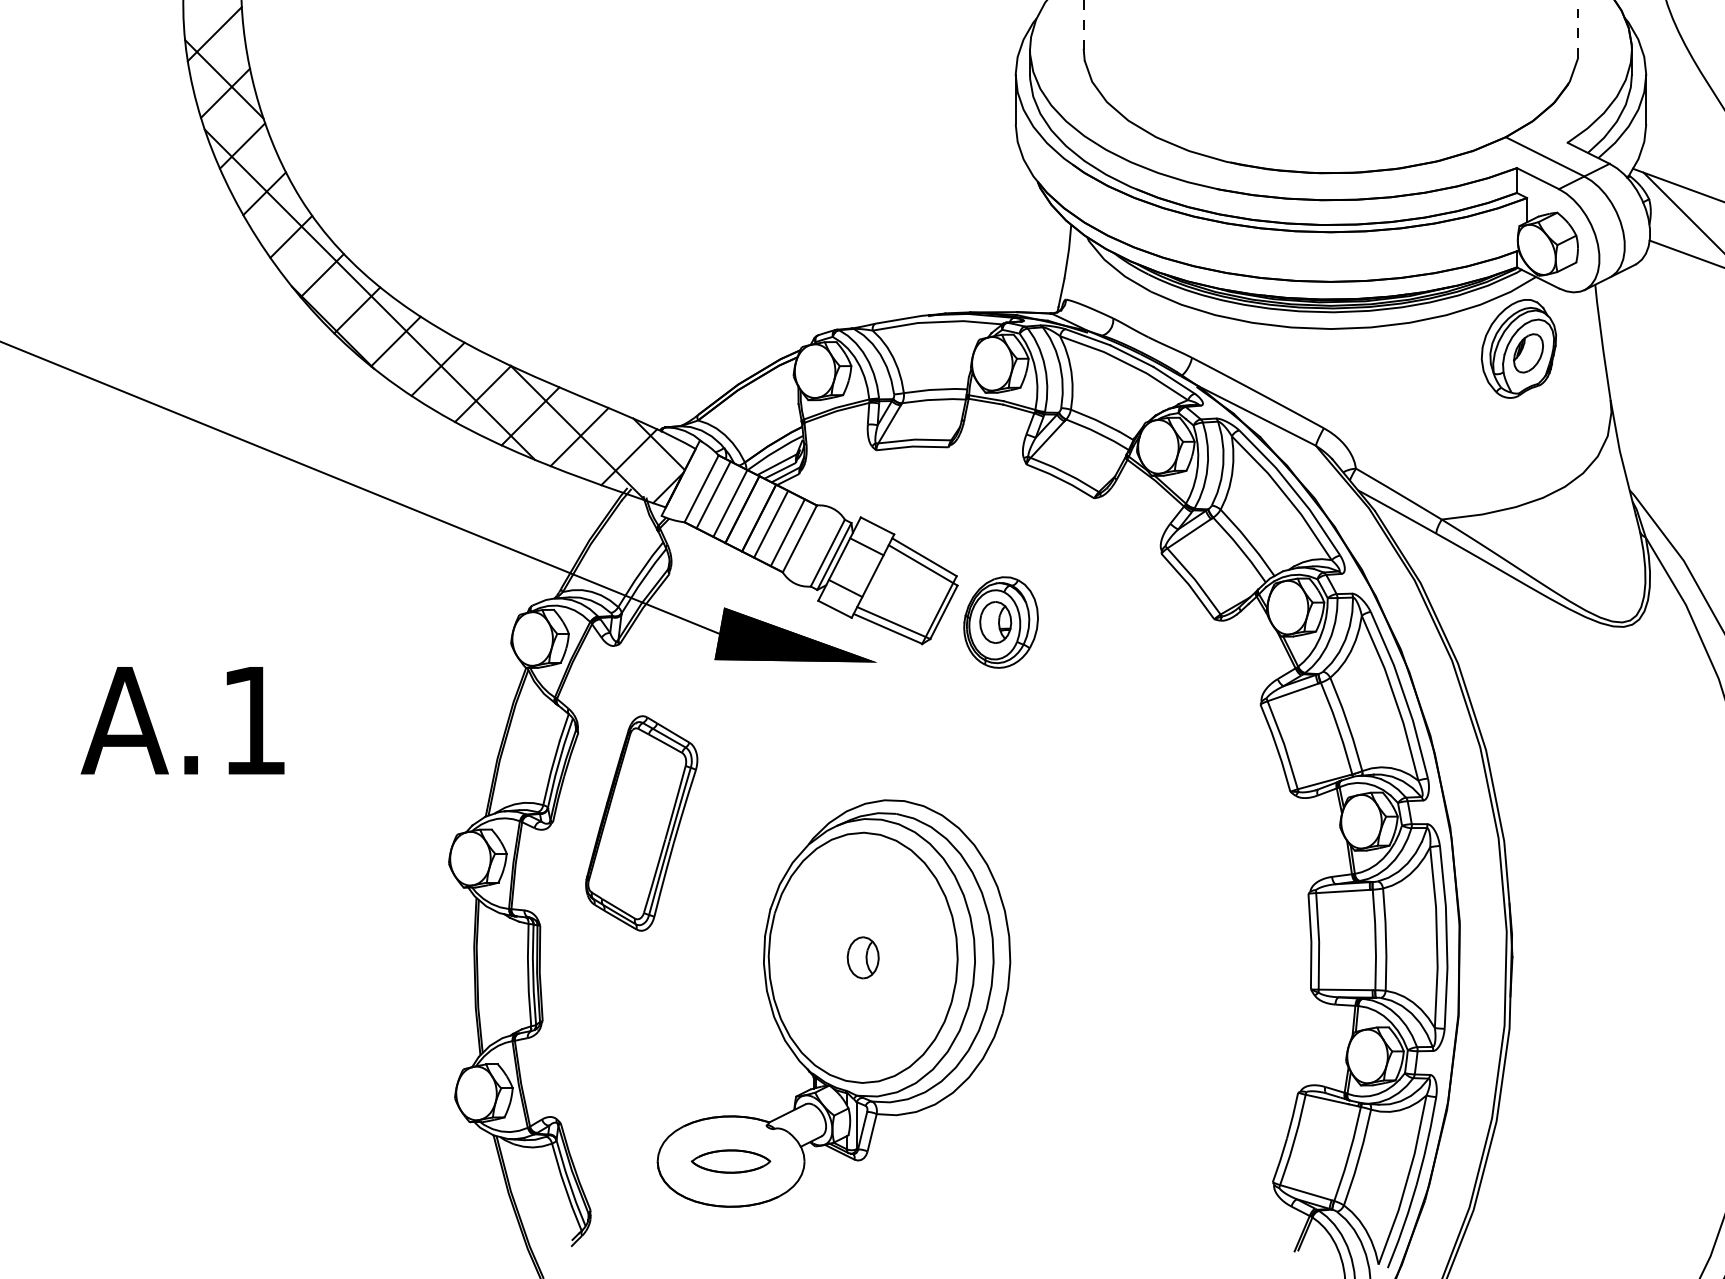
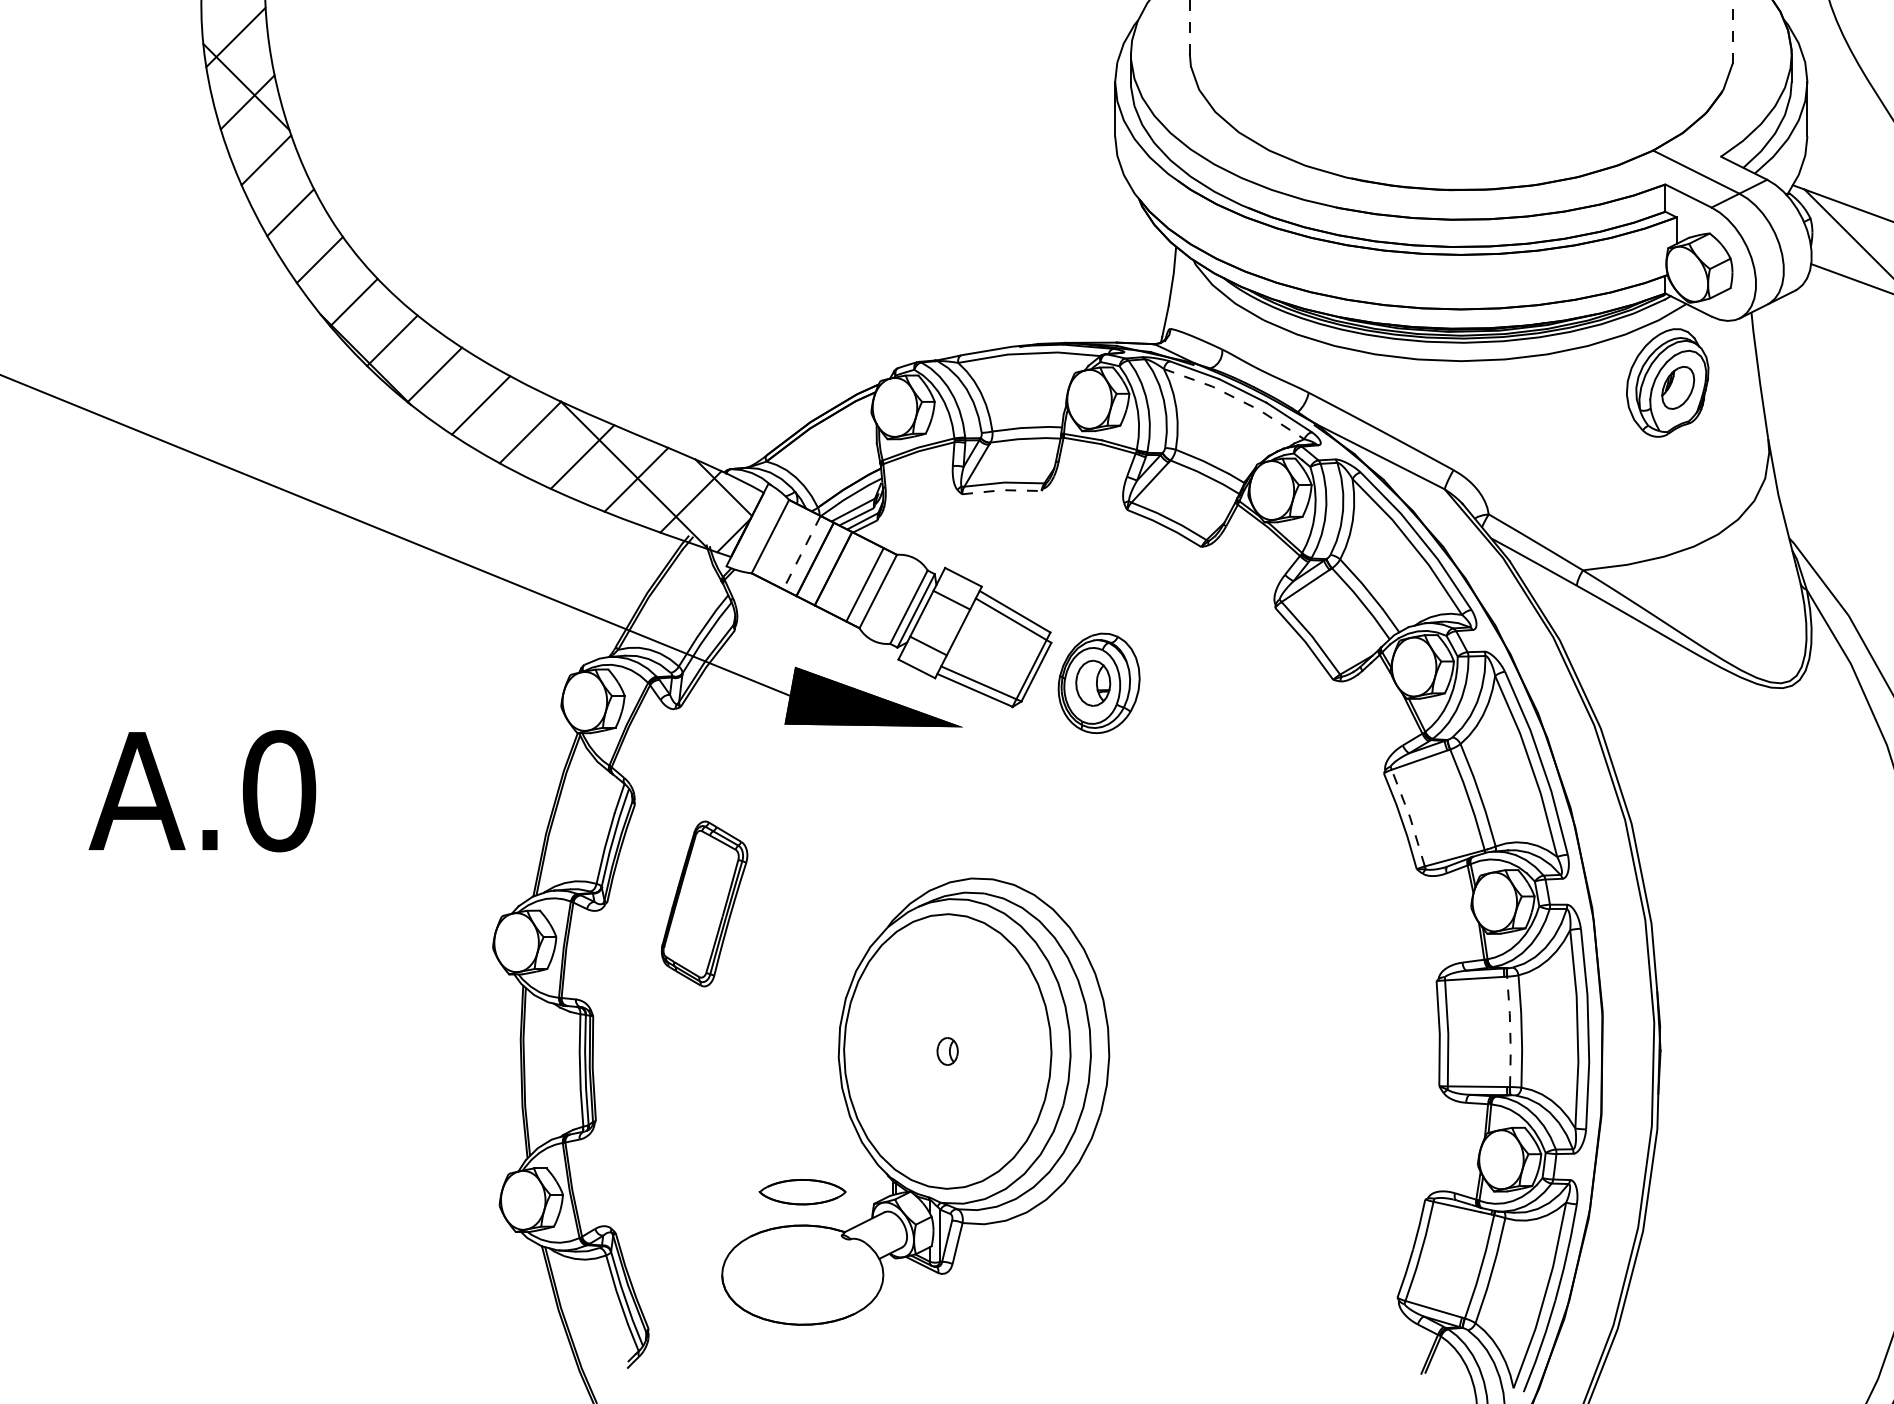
line: (369, 294) -> (405, 323), removed
line: (1127, 363) -> (1237, 398), solid -> dashed
line: (913, 446) -> (1002, 490), solid -> dashed
line: (713, 494) -> (783, 542), removed
line: (729, 504) -> (801, 553), solid -> dashed
line: (770, 524) -> (846, 575), removed
text: (254, 721) -> (279, 791), A.1 -> A.0
line: (1284, 744) -> (1410, 817), solid -> dashed
part: (641, 823) -> (704, 903), size x0.7
line: (1375, 939) -> (1510, 1031), solid -> dashed
part: (862, 957) -> (947, 1051), size x0.6
part: (730, 1161) -> (802, 1192), moved

